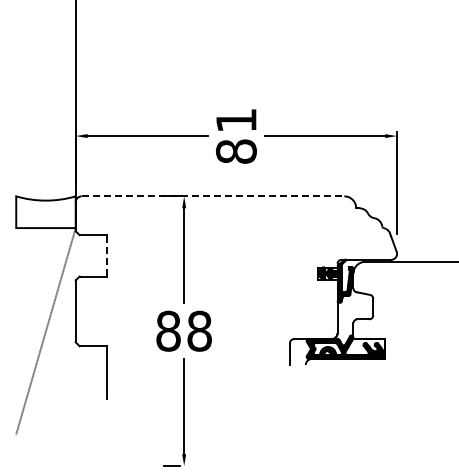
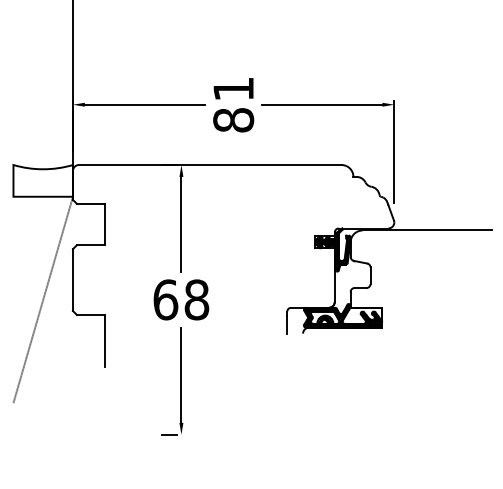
line: (213, 196) -> (210, 165), dashed -> solid
line: (107, 255) -> (104, 224), dashed -> solid
text: (168, 330) -> (165, 299), 88 -> 68

